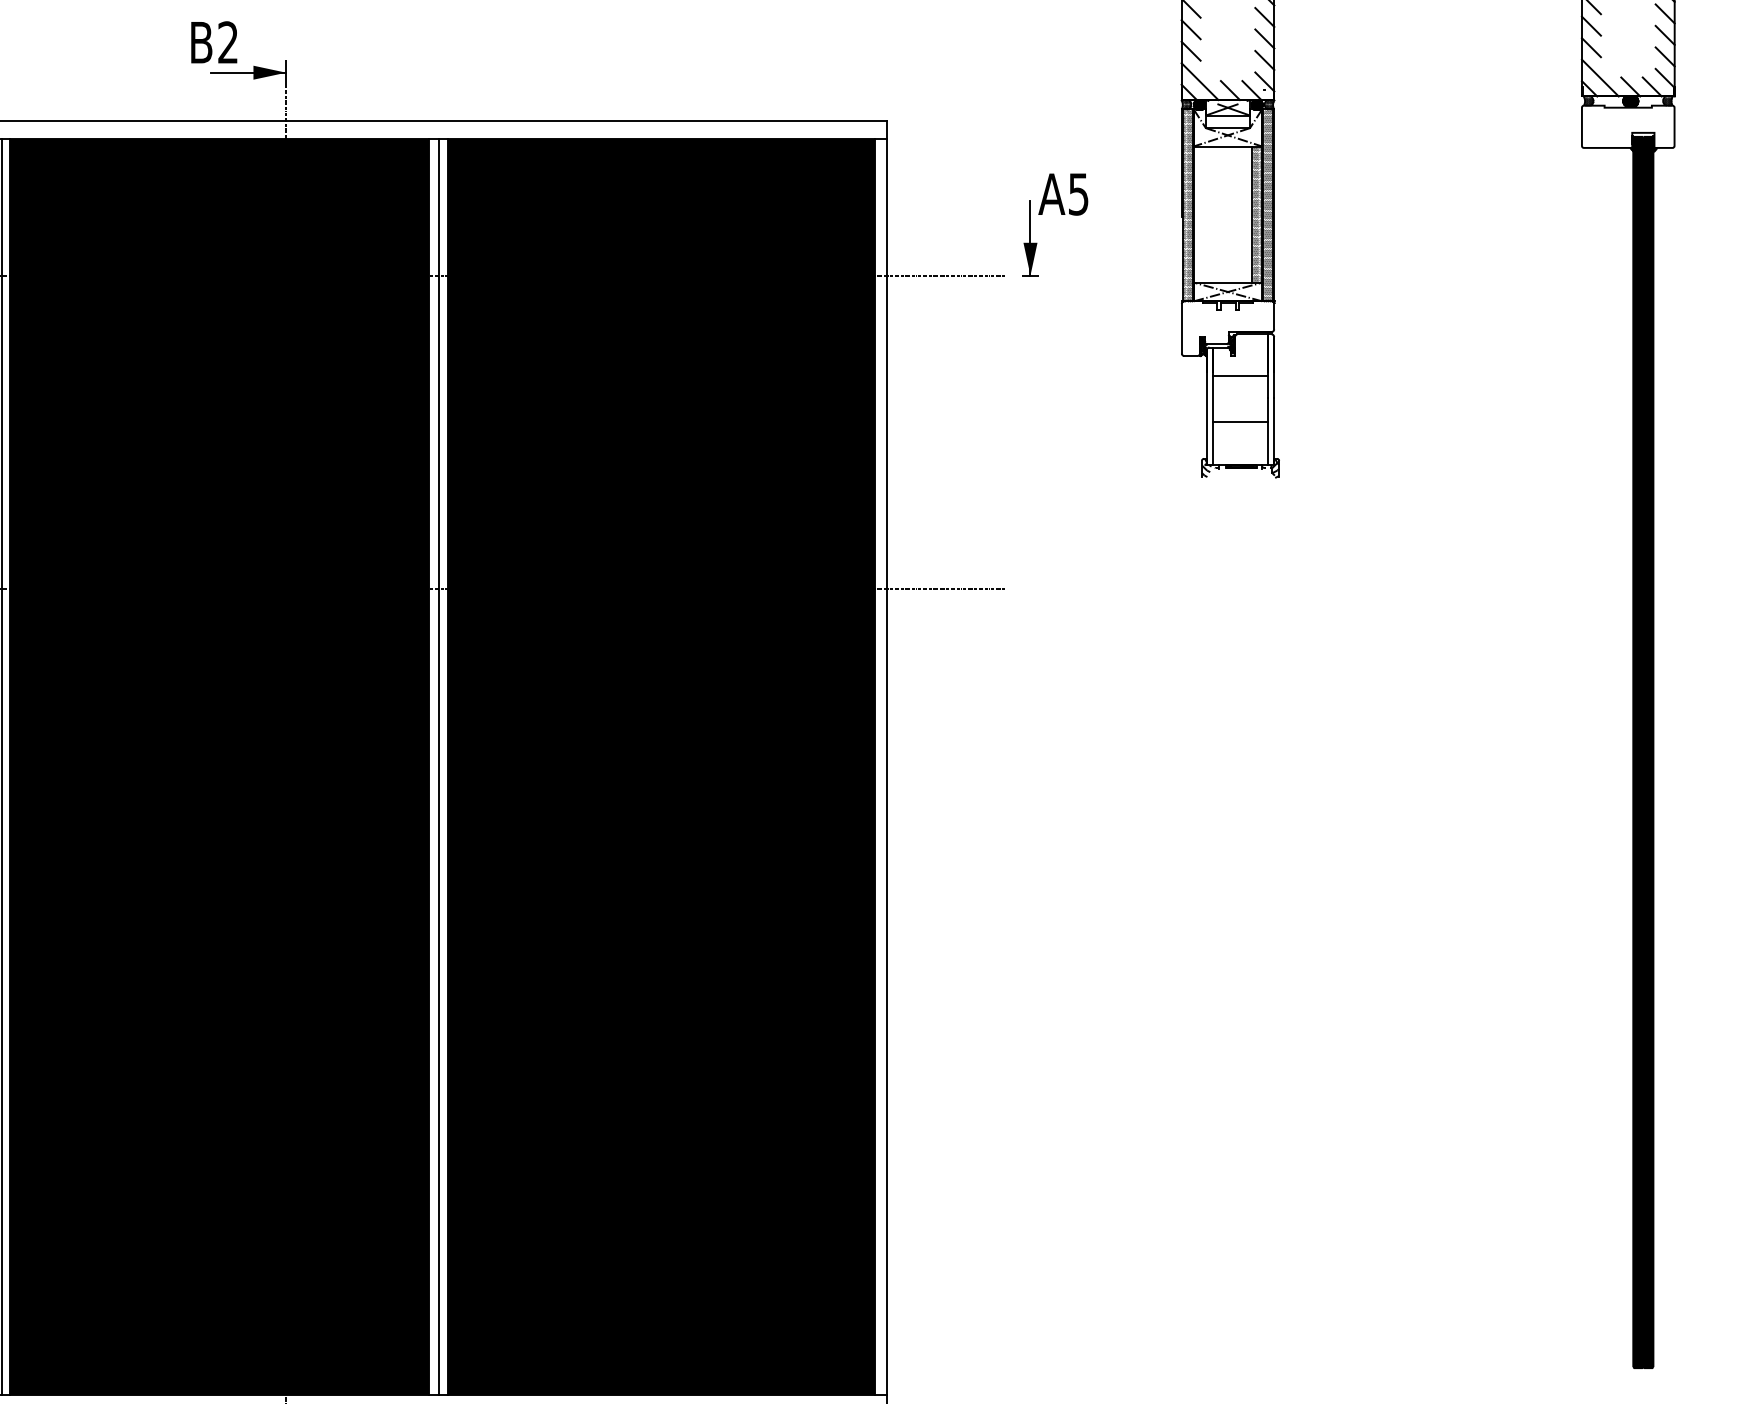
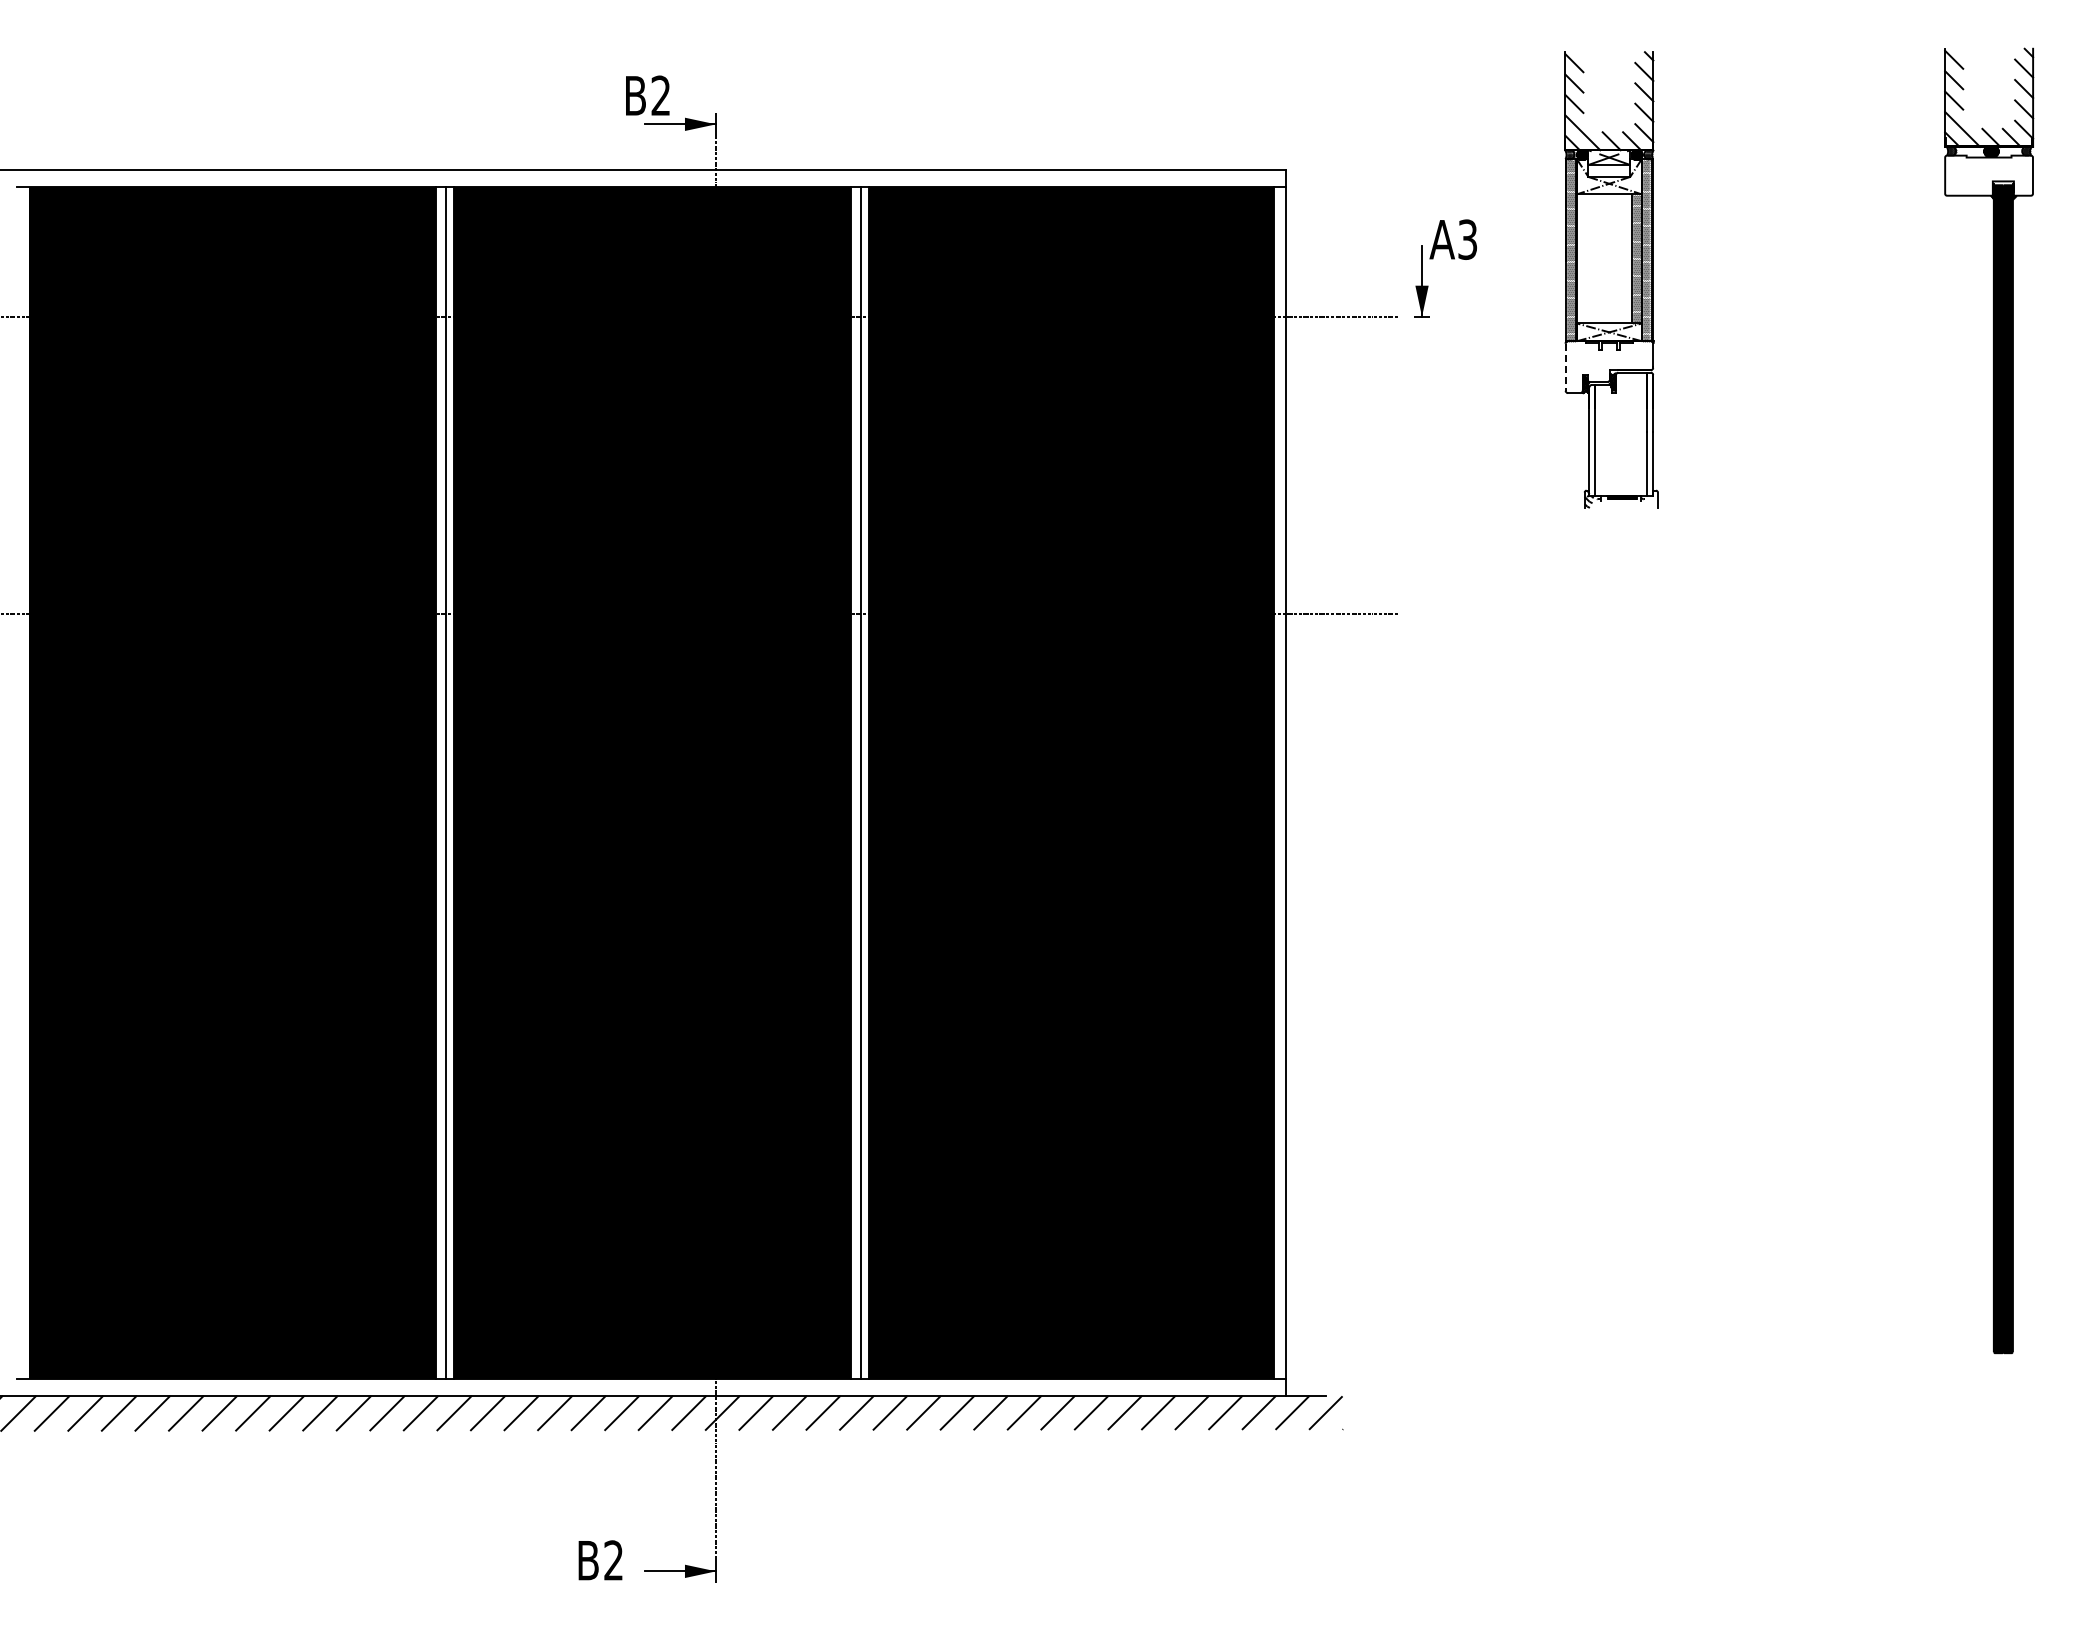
text: (1078, 194) -> (1467, 239), A5 -> A3
line: (1181, 329) -> (1565, 367), solid -> dashed
line: (1240, 375) -> (1621, 411), removed
line: (1240, 421) -> (1621, 455), removed
hatch: (1274, 468) -> (1653, 499), removed

